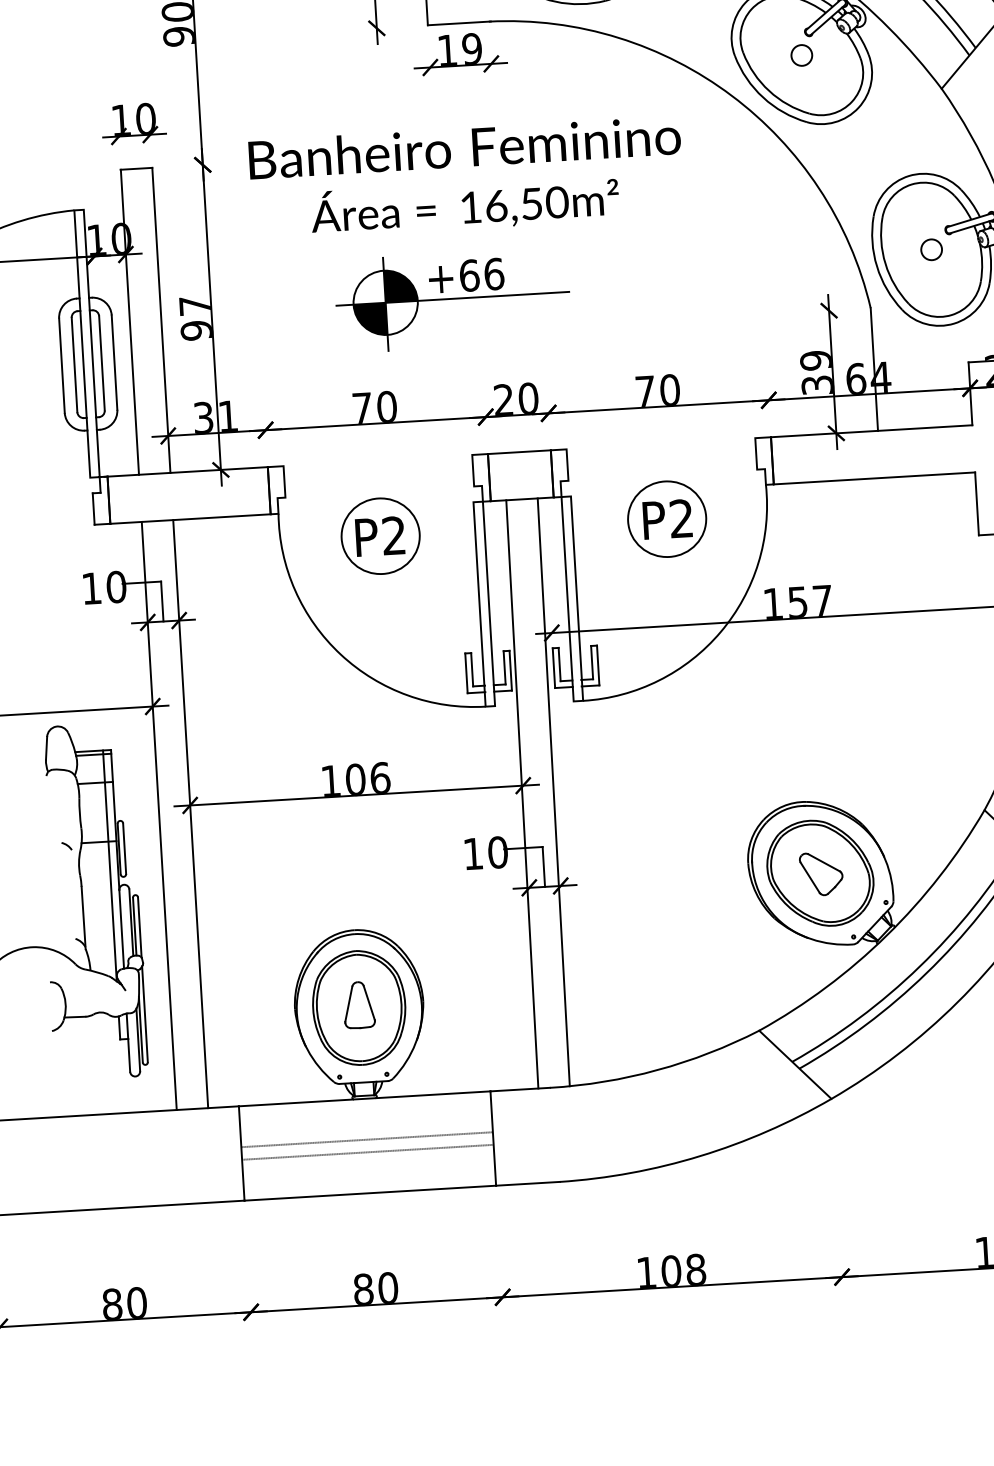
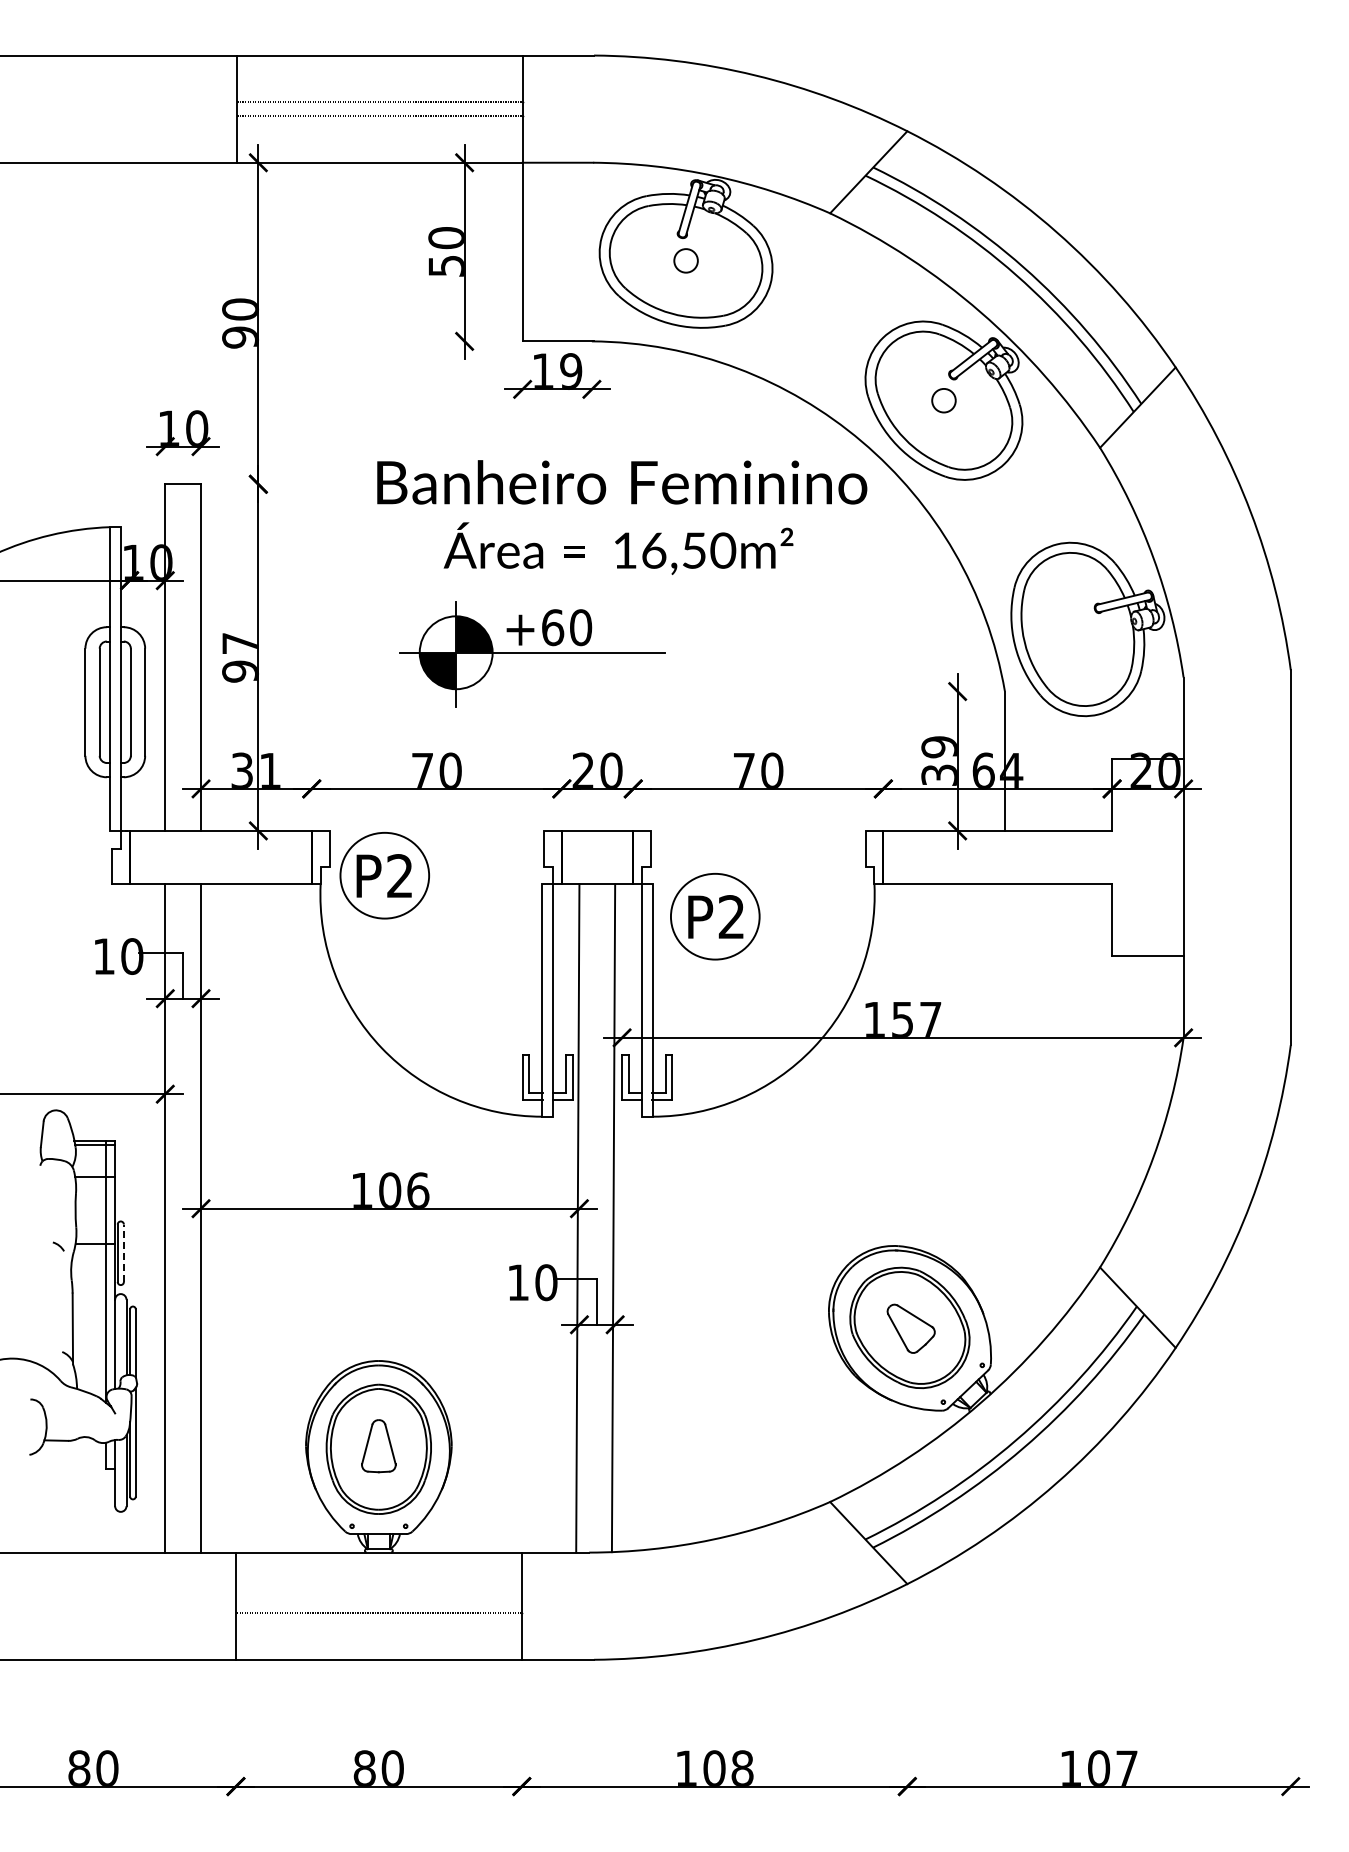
text: (466, 178) -> (622, 517), moved
circle: (931, 249) -> (1077, 629), removed
text: (494, 274) -> (581, 627), +66 -> +60
part: (667, 519) -> (715, 916), moved
part: (380, 536) -> (384, 875), moved
line: (124, 848) -> (123, 1253), solid -> dashed
line: (366, 1140) -> (378, 1599), removed

